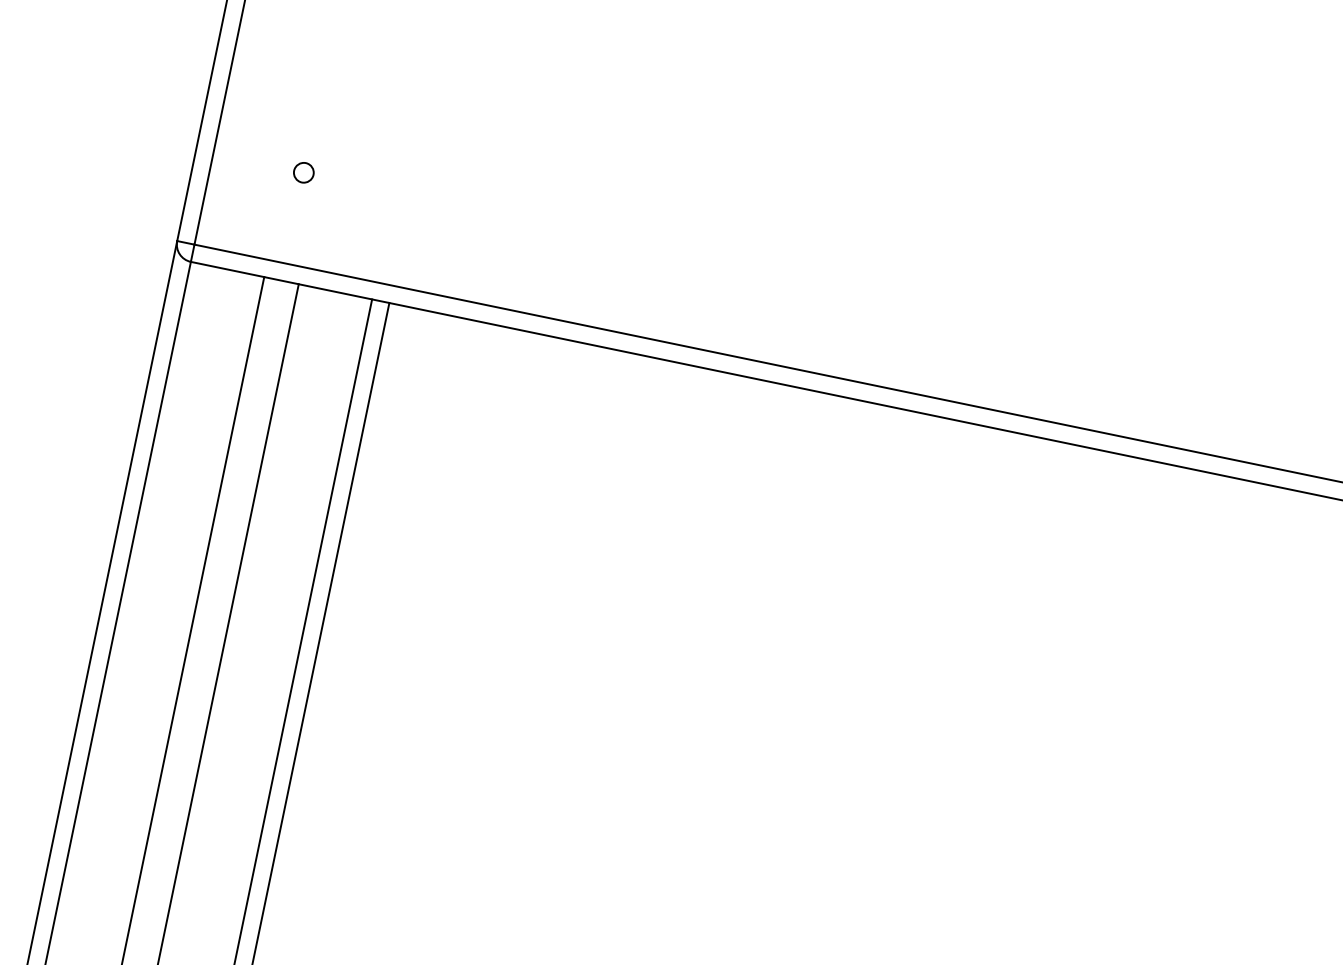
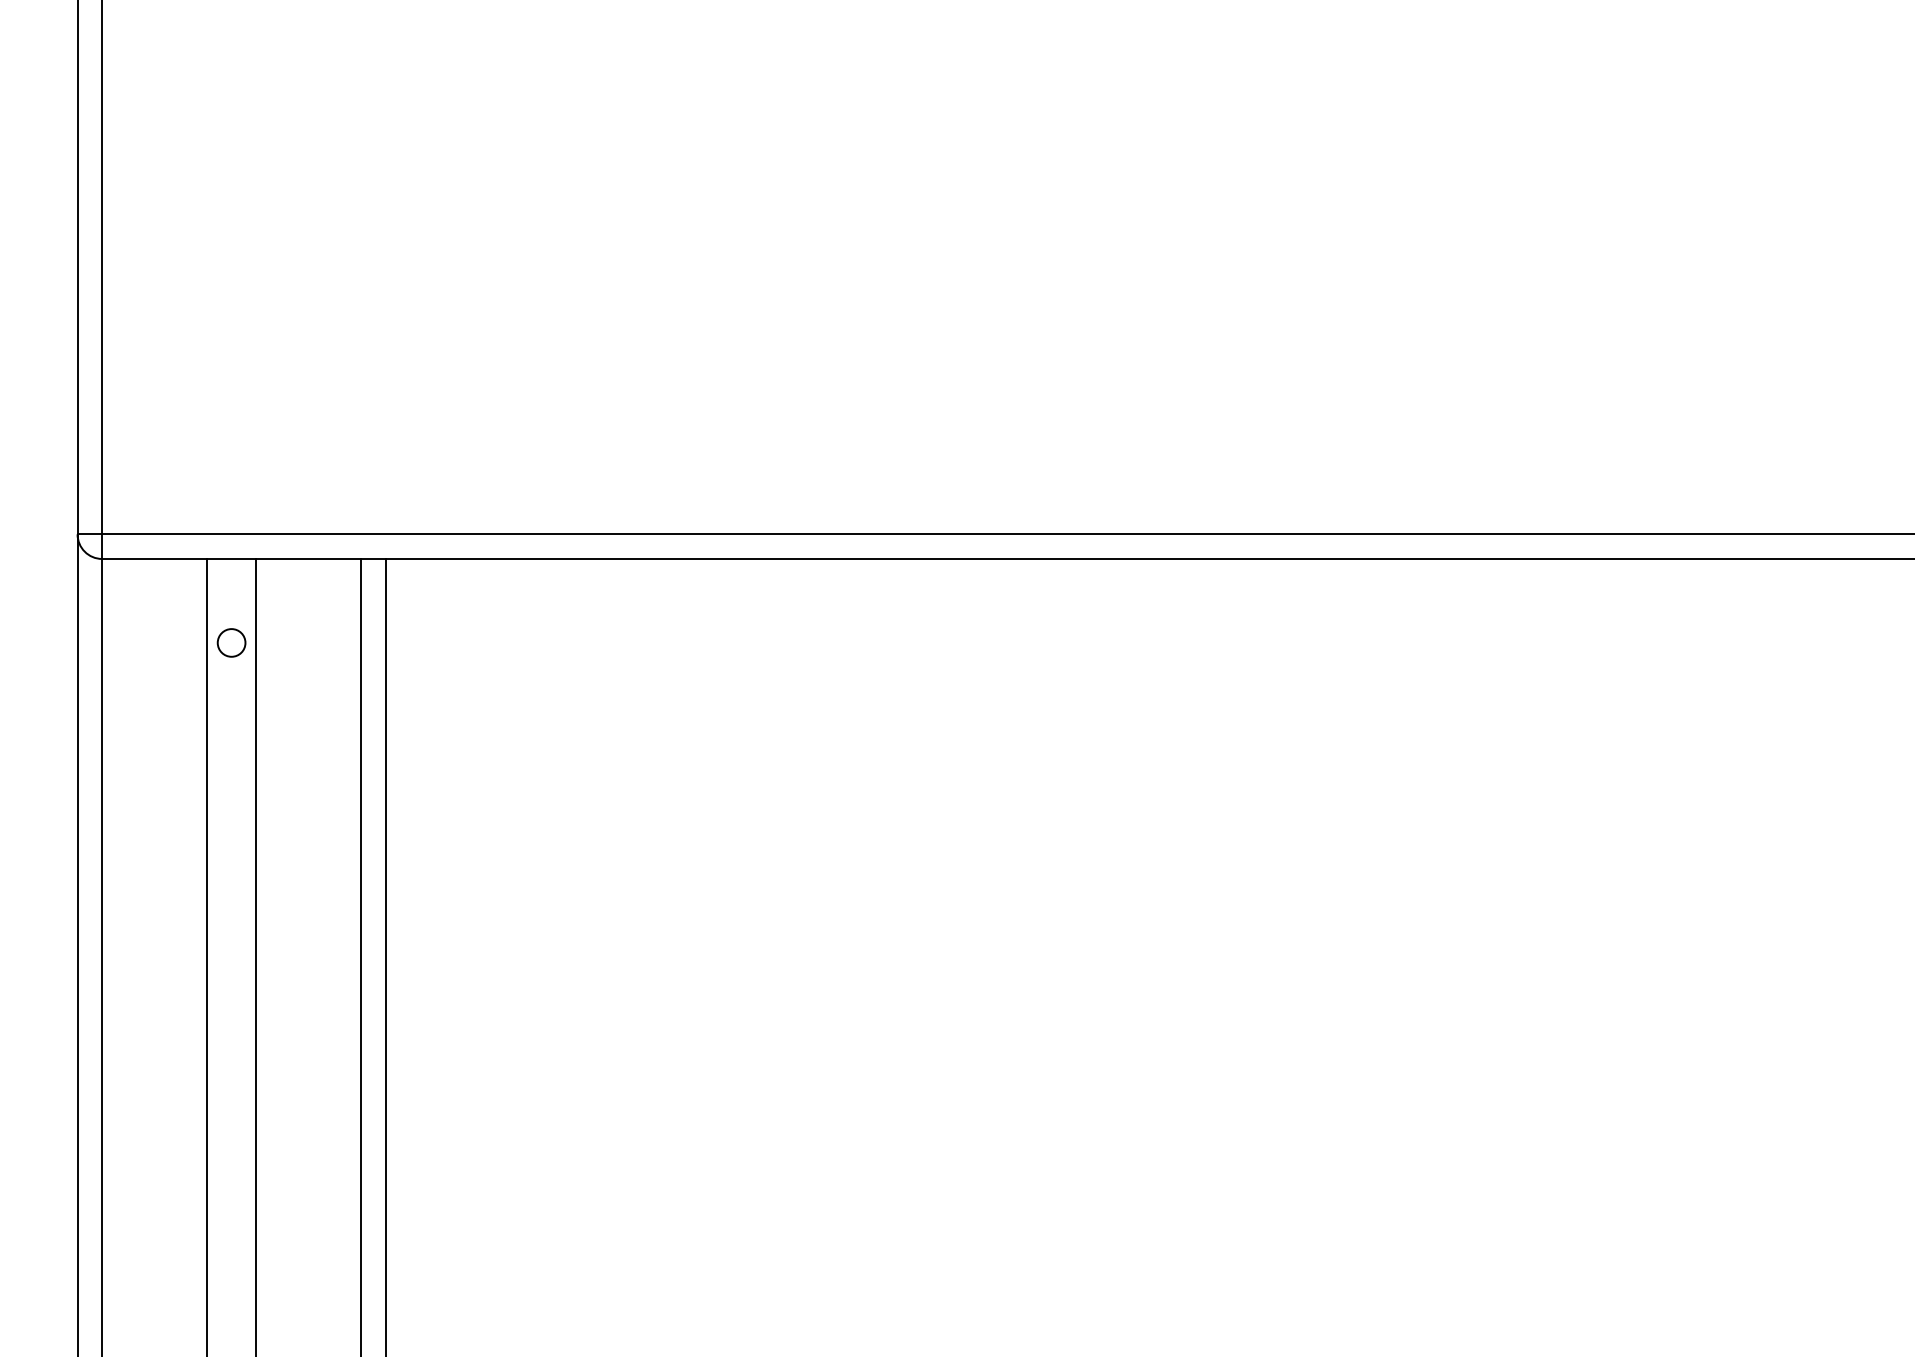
circle: (303, 172) -> (231, 642), moved

